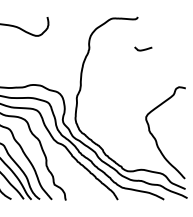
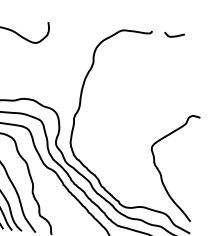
curve: (144, 48) -> (175, 34), moved

